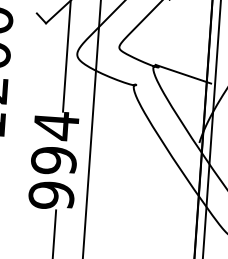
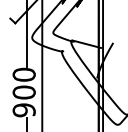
text: (53, 142) -> (23, 83), 994 -> 900

